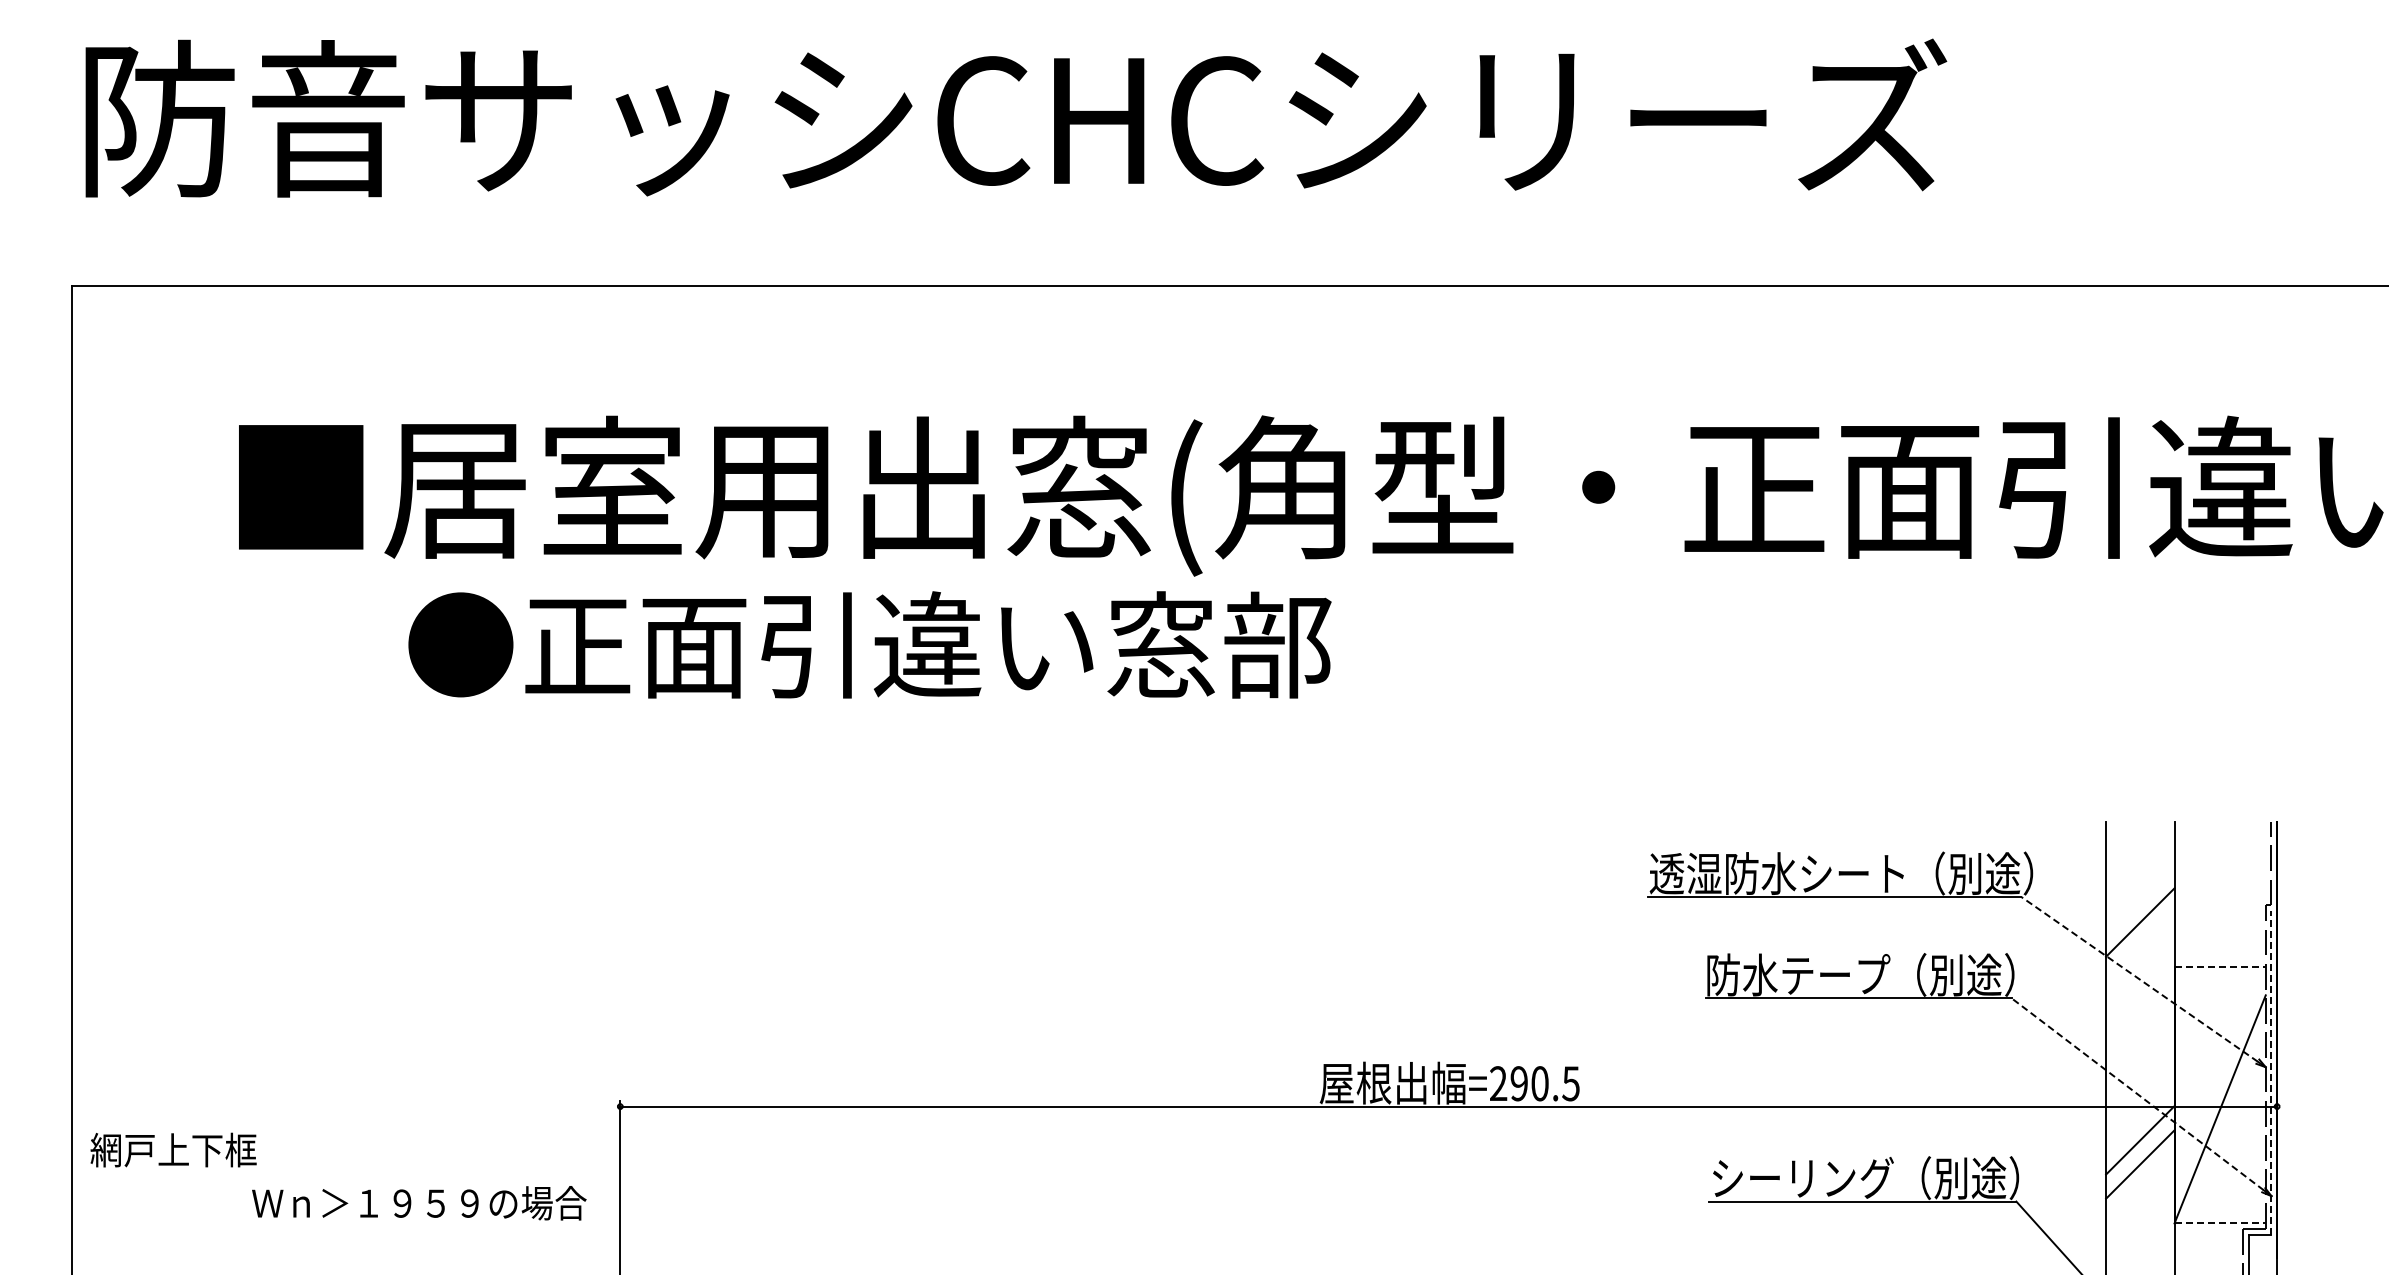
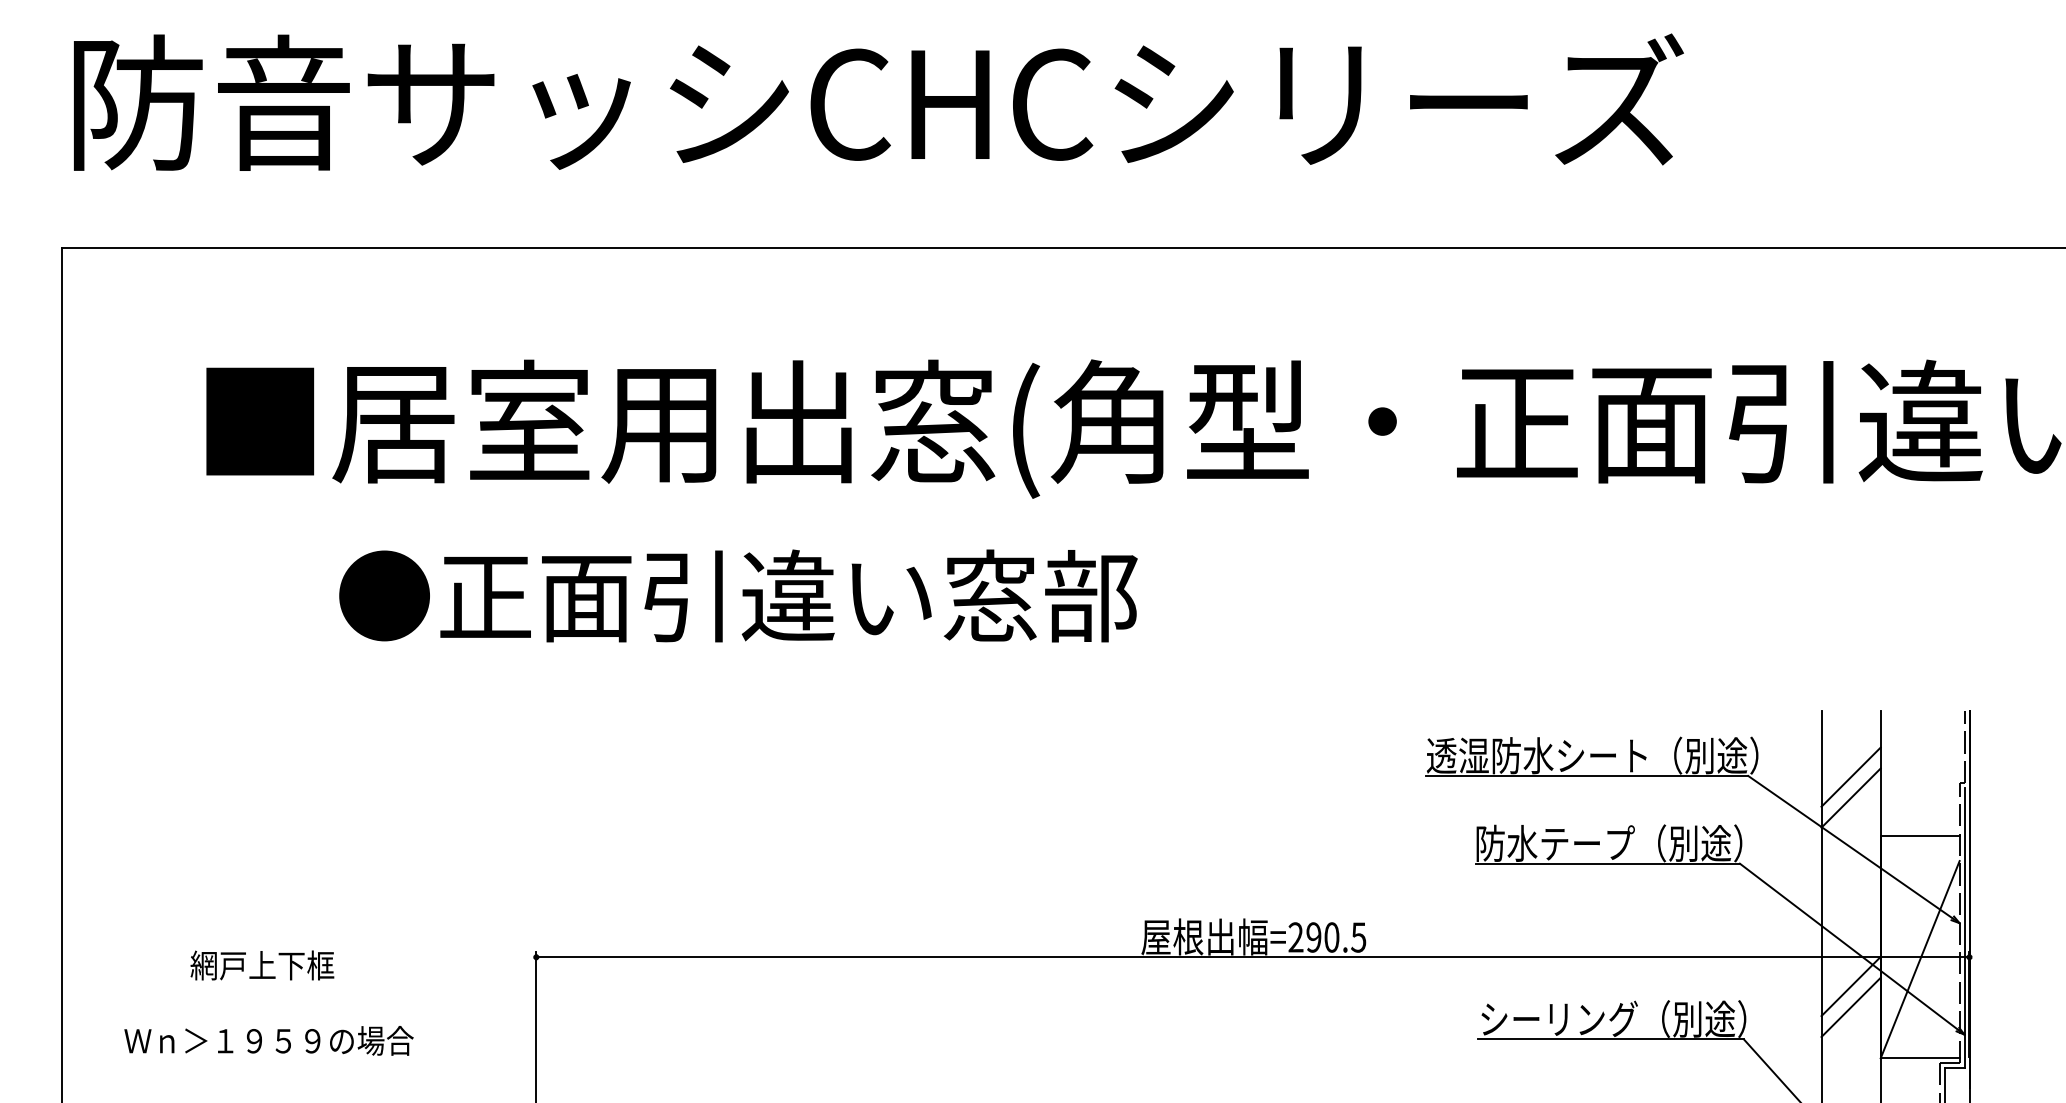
text: (869, 644) -> (738, 595), moved
line: (2140, 898) -> (1851, 777), added
line: (2220, 966) -> (1920, 836), dashed -> solid
line: (2139, 979) -> (1850, 847), dashed -> solid
line: (2271, 1072) -> (1964, 927), dashed -> solid
line: (2137, 1094) -> (1848, 946), dashed -> solid
text: (173, 1149) -> (262, 964), moved
text: (419, 1203) -> (269, 1041), moved
line: (2220, 1223) -> (1920, 1058), dashed -> solid

